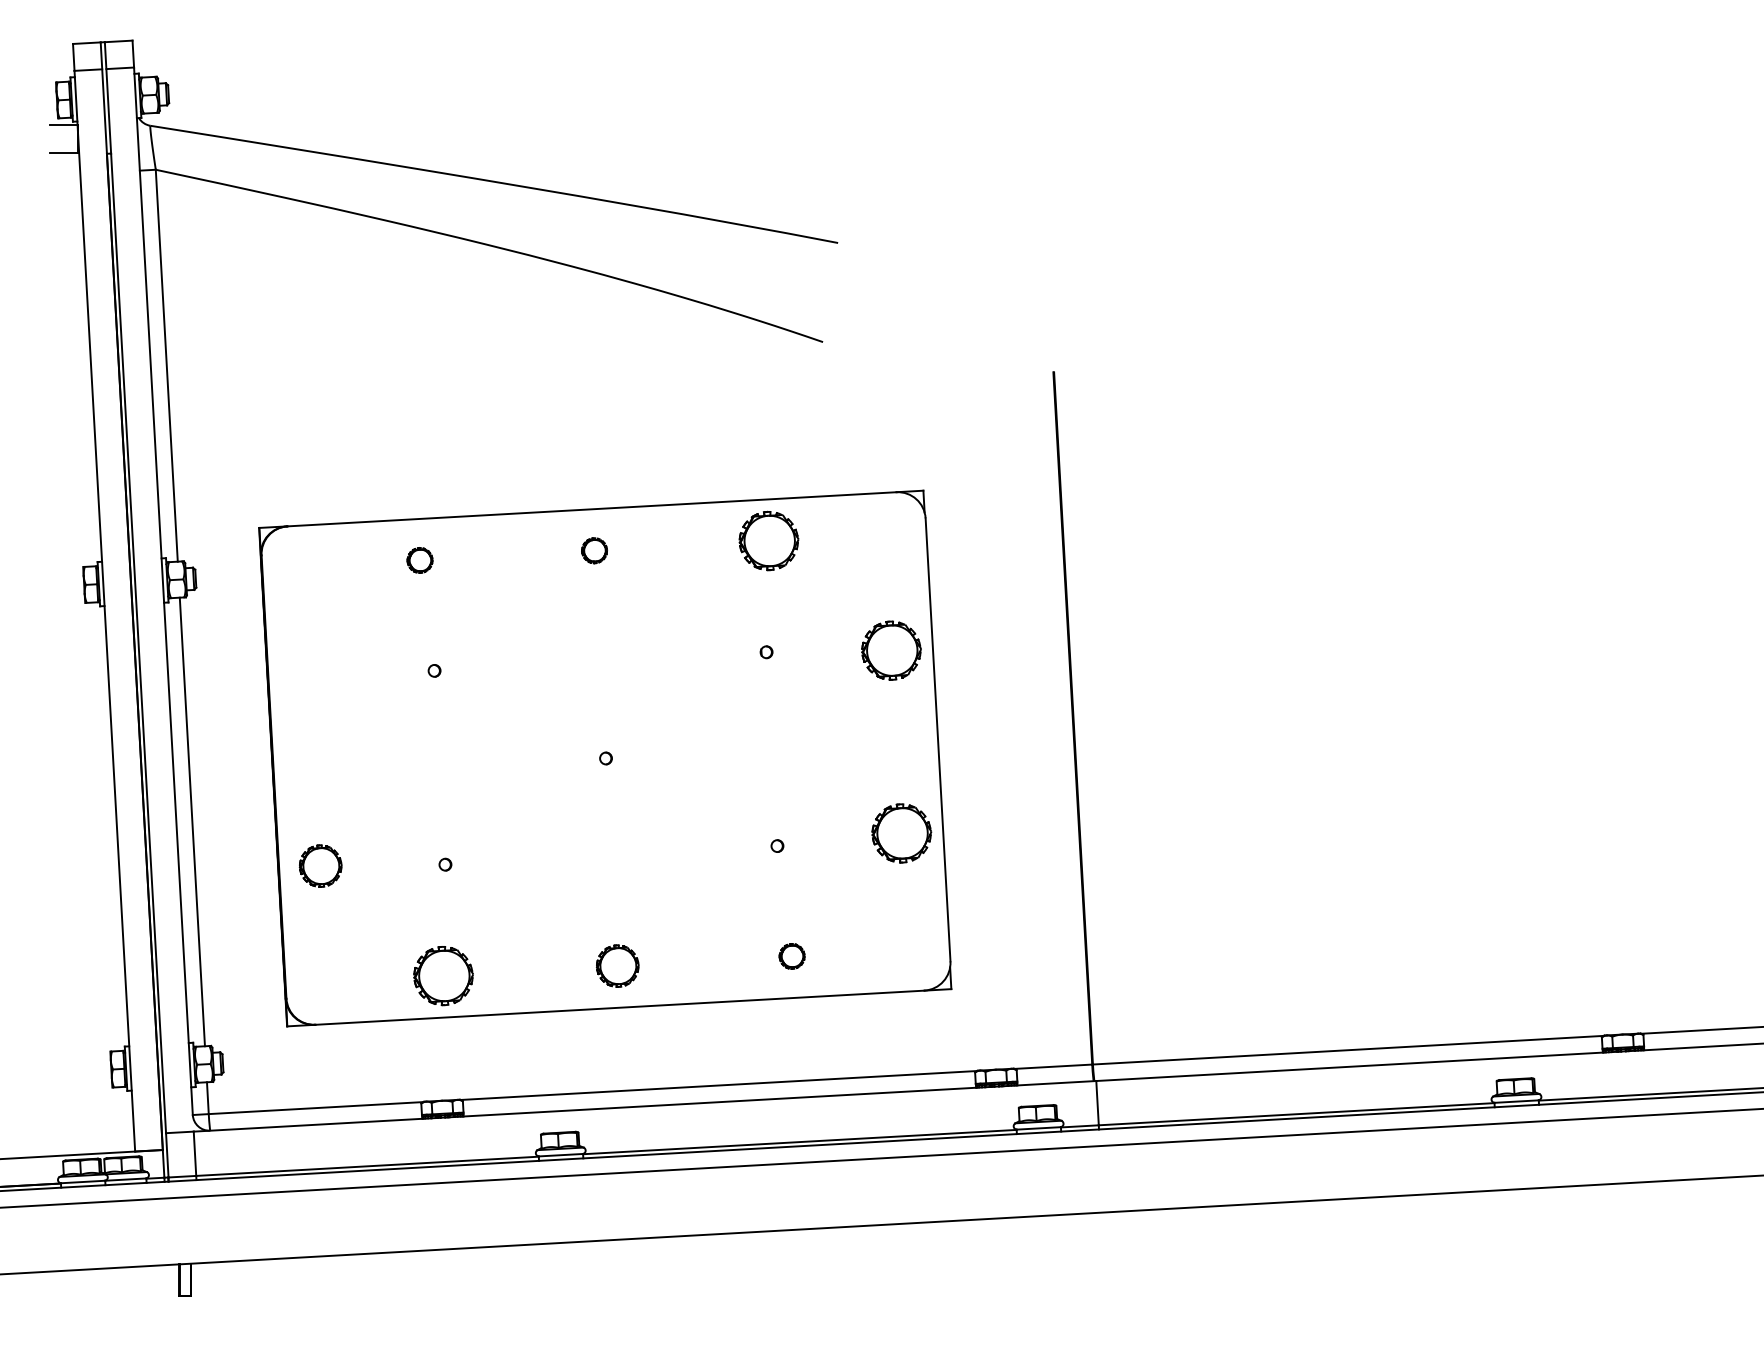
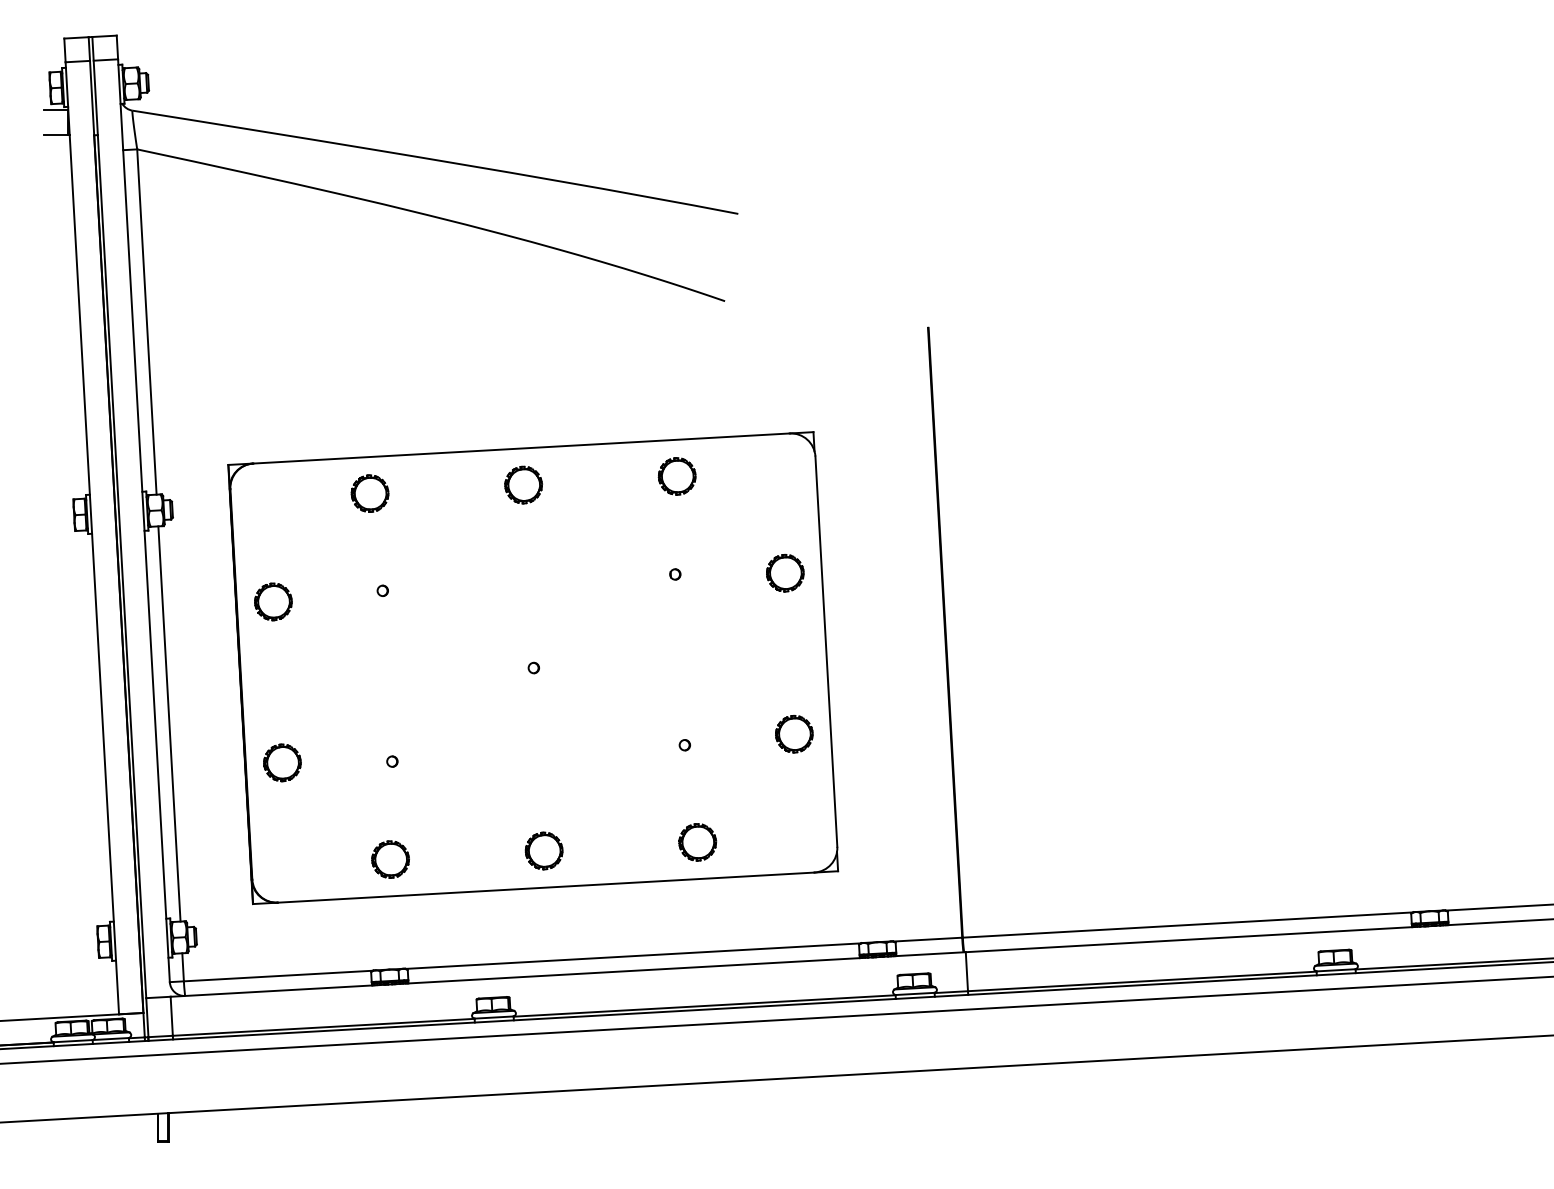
part: (767, 541) -> (676, 476), size x0.71
part: (594, 550) -> (523, 484), size x1.67
part: (419, 560) -> (369, 493), size x1.67
part: (891, 651) -> (785, 573), size x0.71
part: (310, 682) -> (273, 601), added
part: (901, 833) -> (794, 734), size x0.71
part: (791, 956) -> (697, 842), size x1.67
part: (443, 975) -> (390, 859), size x0.71

